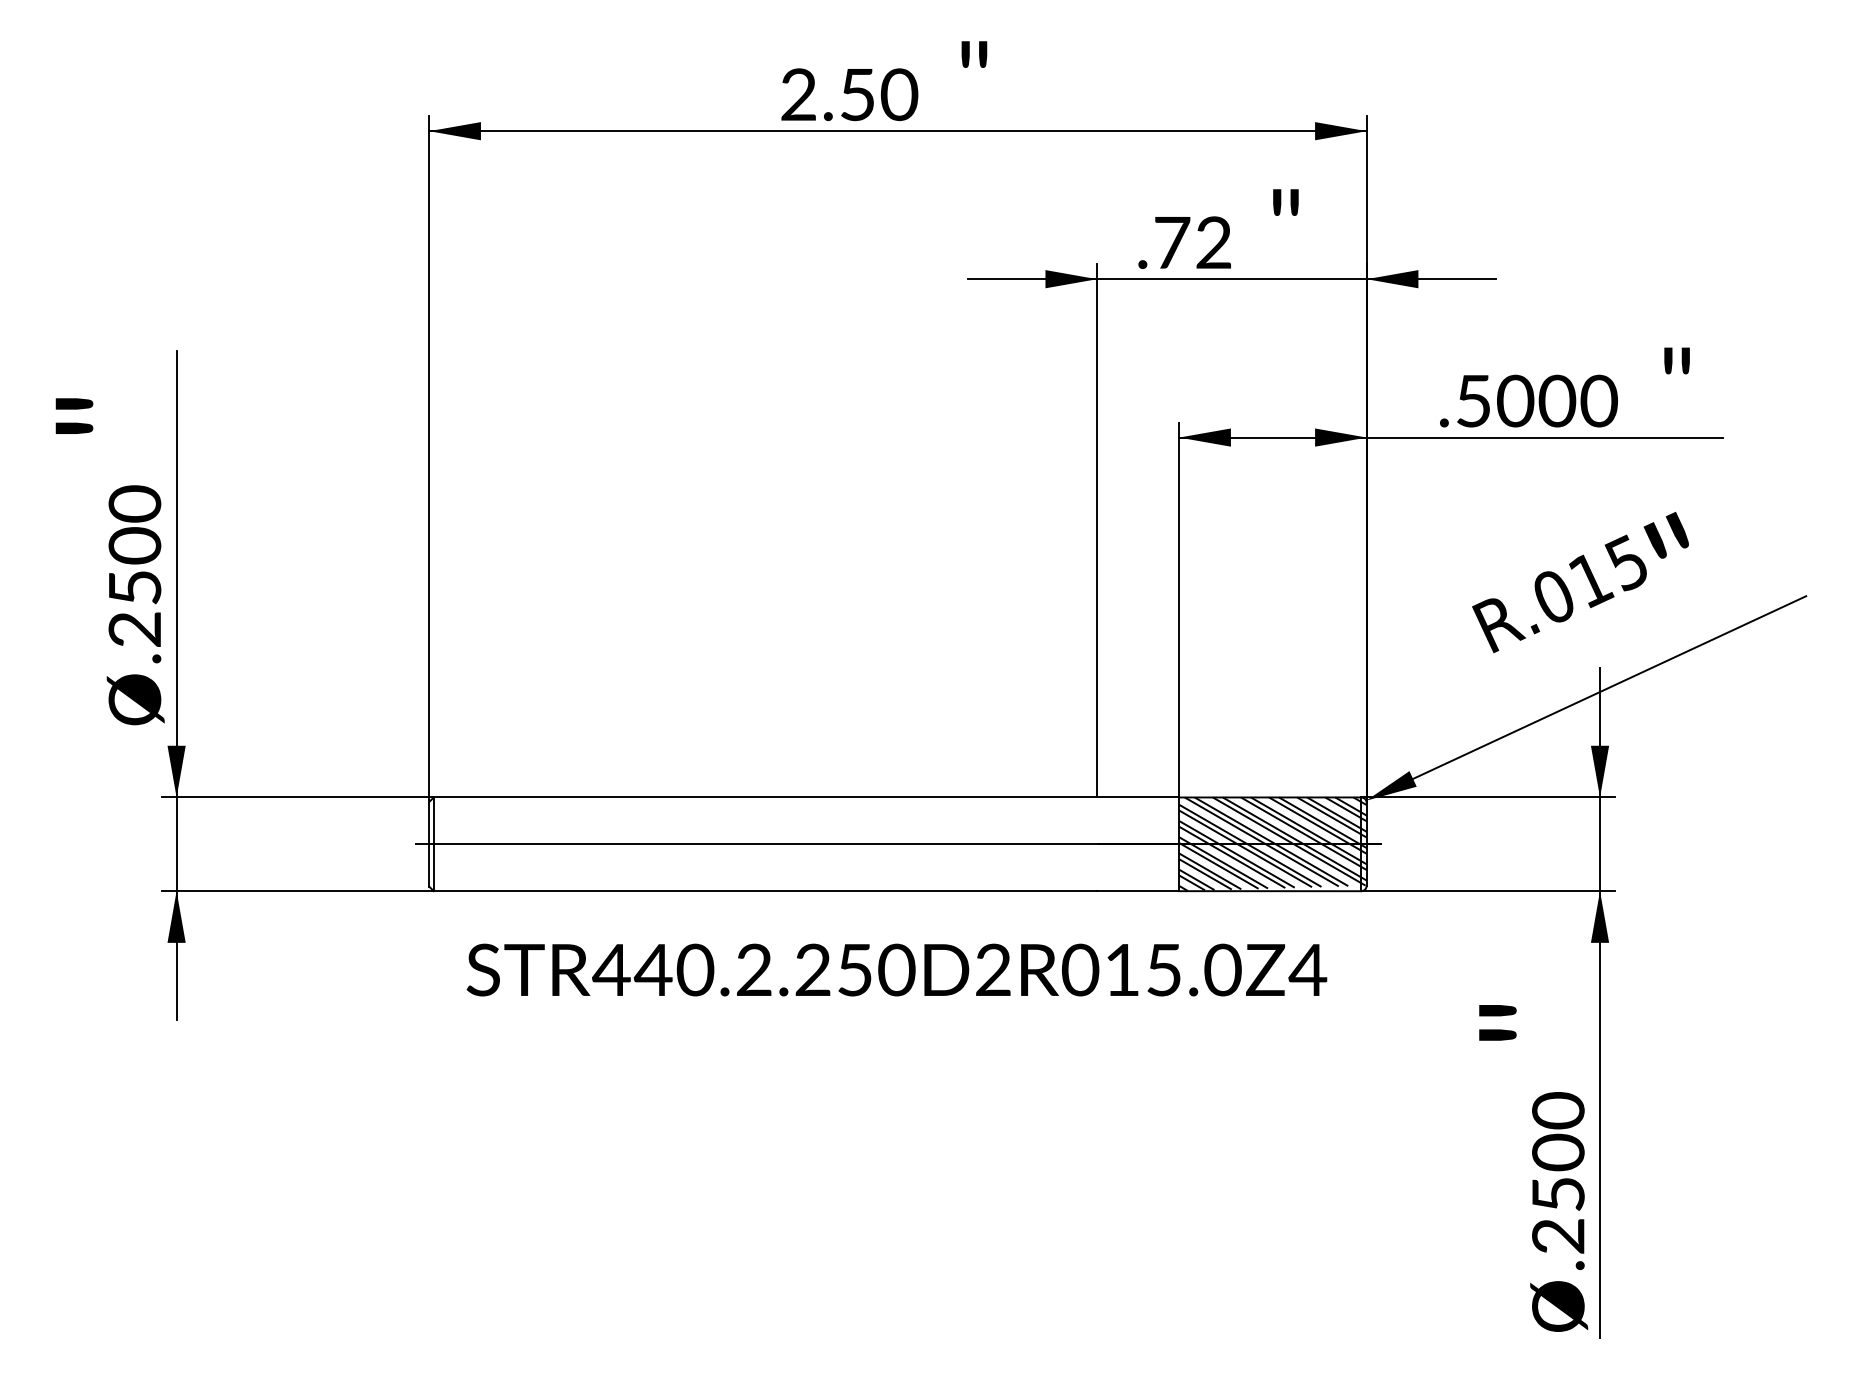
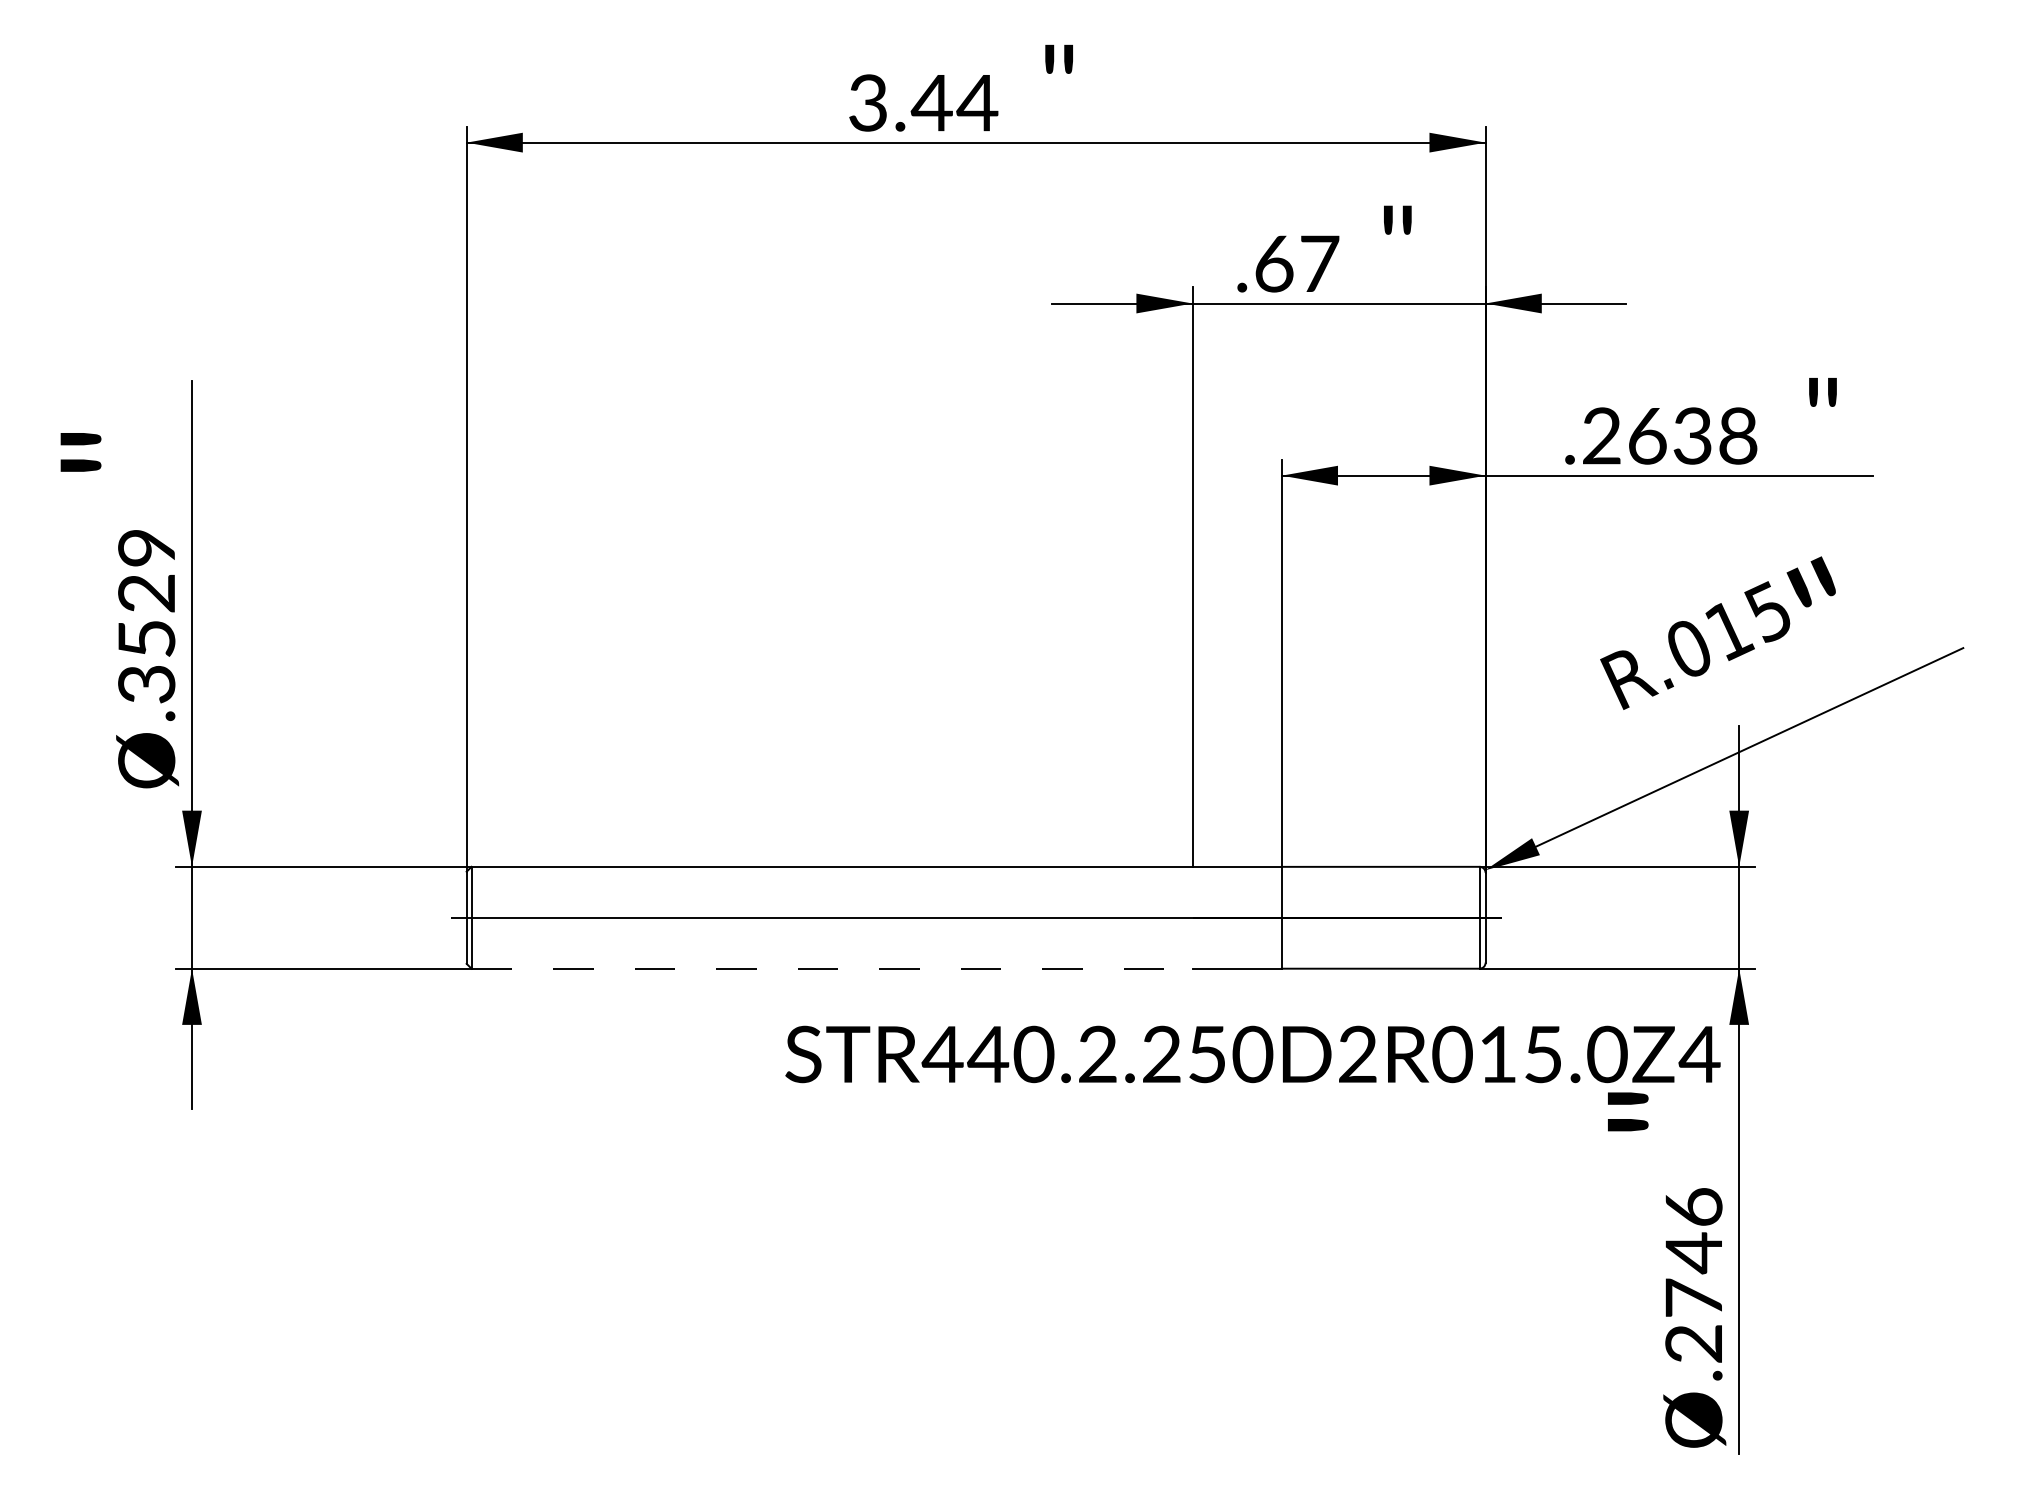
text: (849, 94) -> (923, 102), 2.50 -> 3.44
text: (1193, 242) -> (1297, 263), .72 -> .67
text: (1536, 400) -> (1670, 435), .5000 -> .2638
text: (134, 566) -> (146, 615), .2500 -> .3529
hatch: (1272, 844) -> (1383, 917), removed
line: (765, 890) -> (832, 968), solid -> dashed
text: (896, 970) -> (1252, 1054), moved
text: (1557, 1151) -> (1693, 1251), .2500 -> .2746

